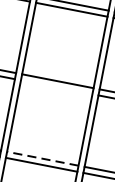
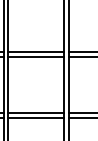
line: (56, 87) -> (36, 57), added
line: (43, 158) -> (36, 112), dashed -> solid

